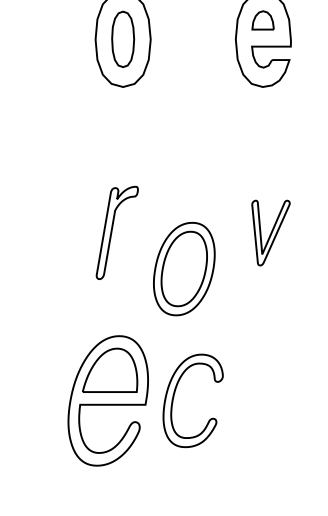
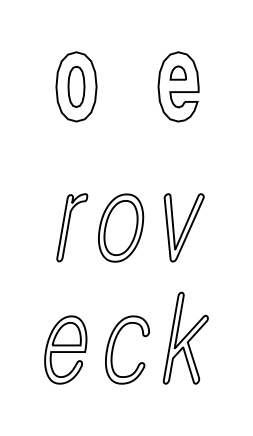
part: (270, 232) -> (183, 227), size x1.43
part: (184, 268) -> (121, 227), moved
part: (272, 383) -> (185, 337), added
part: (108, 400) -> (65, 349), size x0.71

